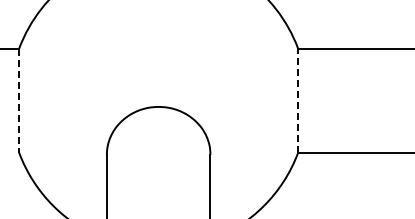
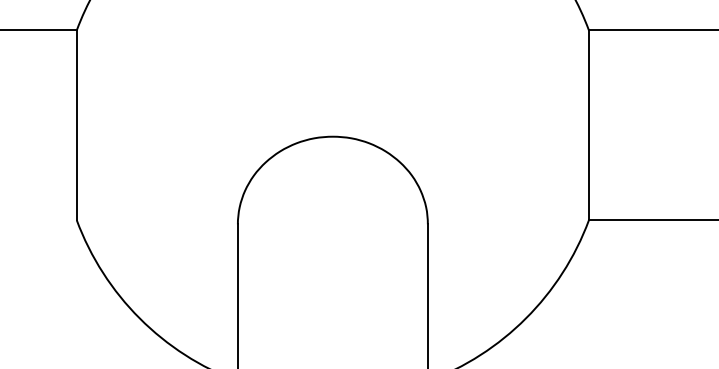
line: (19, 100) -> (77, 124), dashed -> solid
line: (298, 100) -> (589, 124), dashed -> solid

